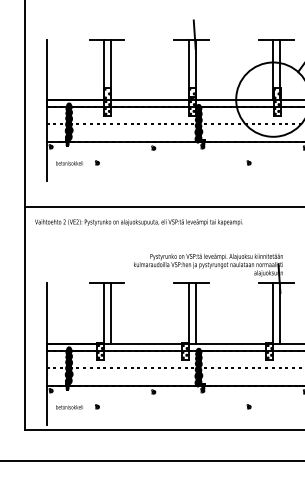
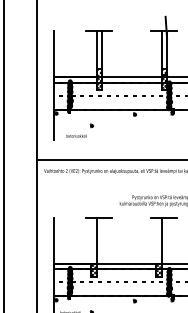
text: (69, 163) -> (76, 136), moved
line: (110, 313) -> (101, 241), removed
line: (195, 313) -> (166, 241), removed

